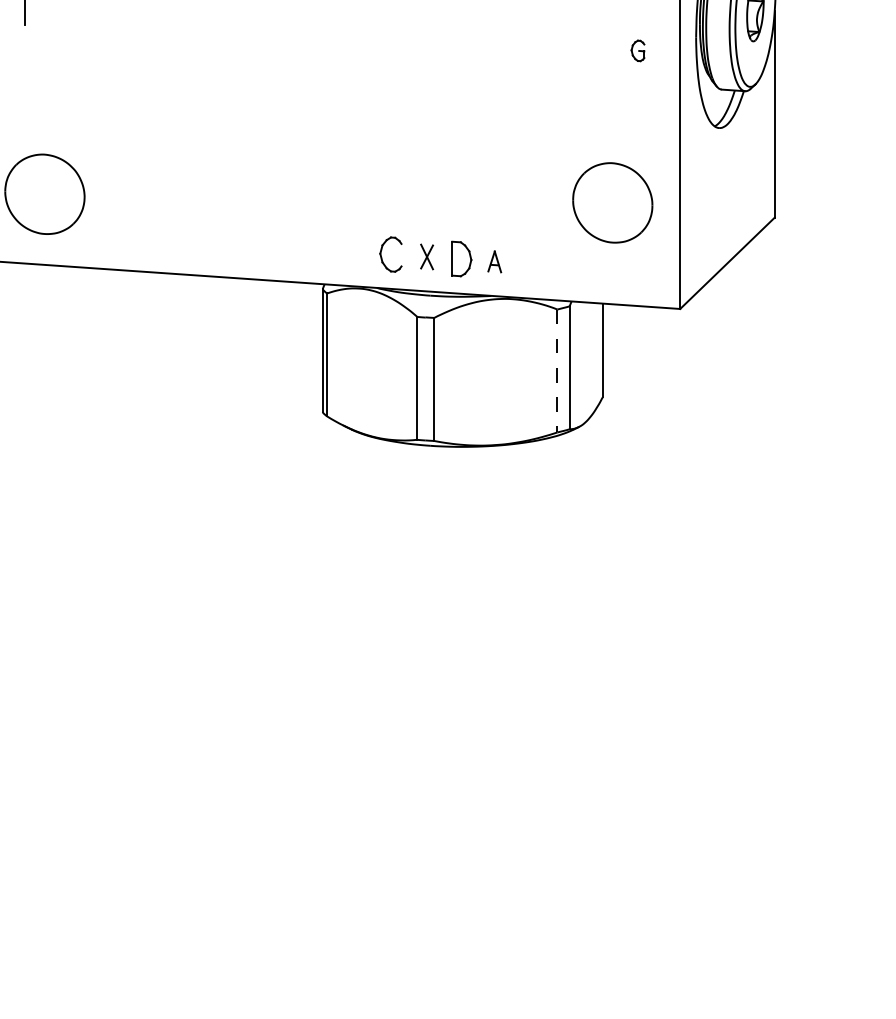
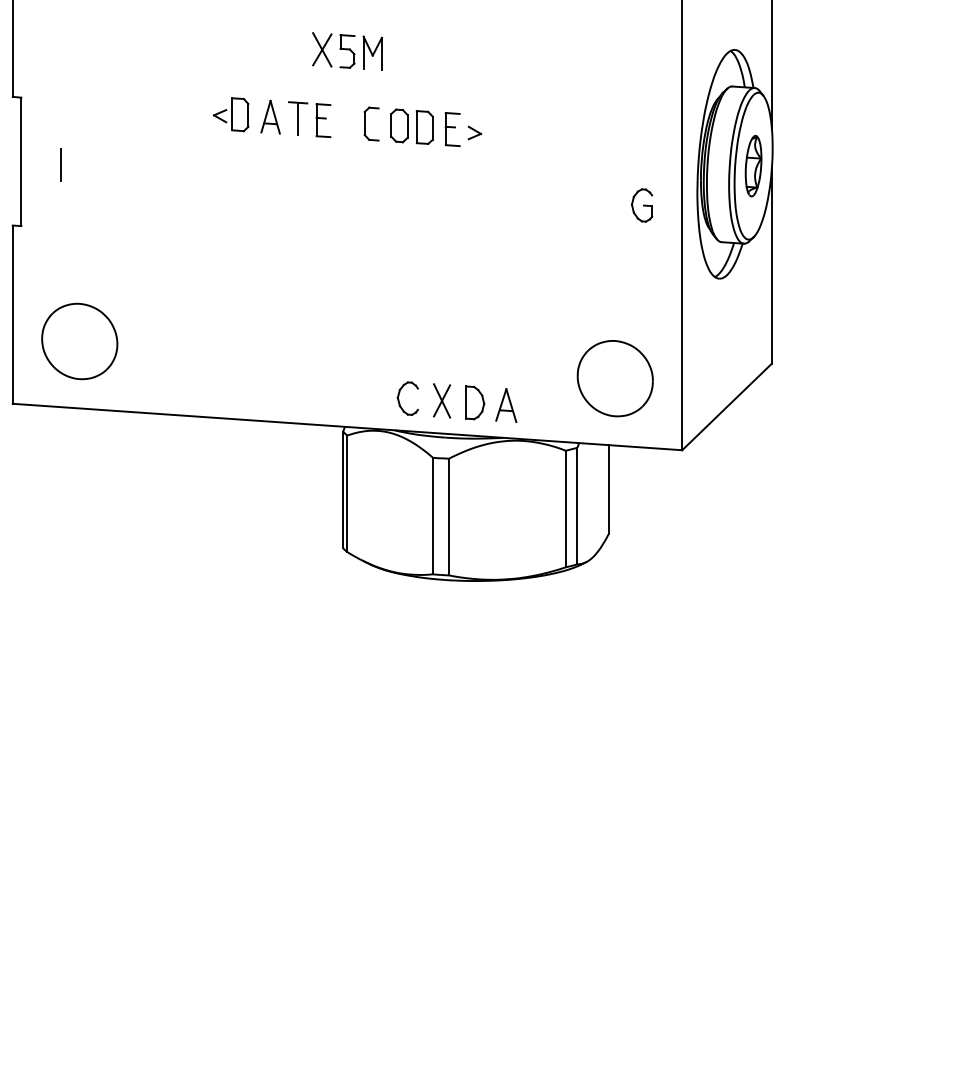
part: (638, 50) -> (642, 205), size x1.67
part: (611, 202) -> (614, 378), moved
part: (427, 256) -> (442, 400), size x1.43
part: (494, 261) -> (506, 405), size x1.67
line: (557, 371) -> (565, 509), dashed -> solid

